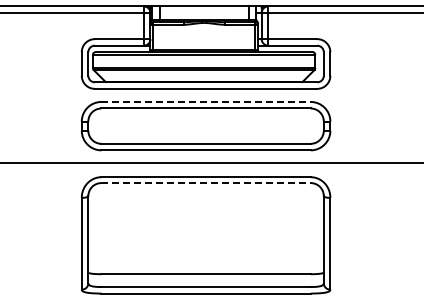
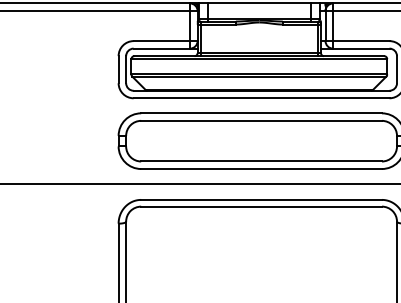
line: (206, 101) -> (262, 112), dashed -> solid
line: (206, 183) -> (262, 207), dashed -> solid

